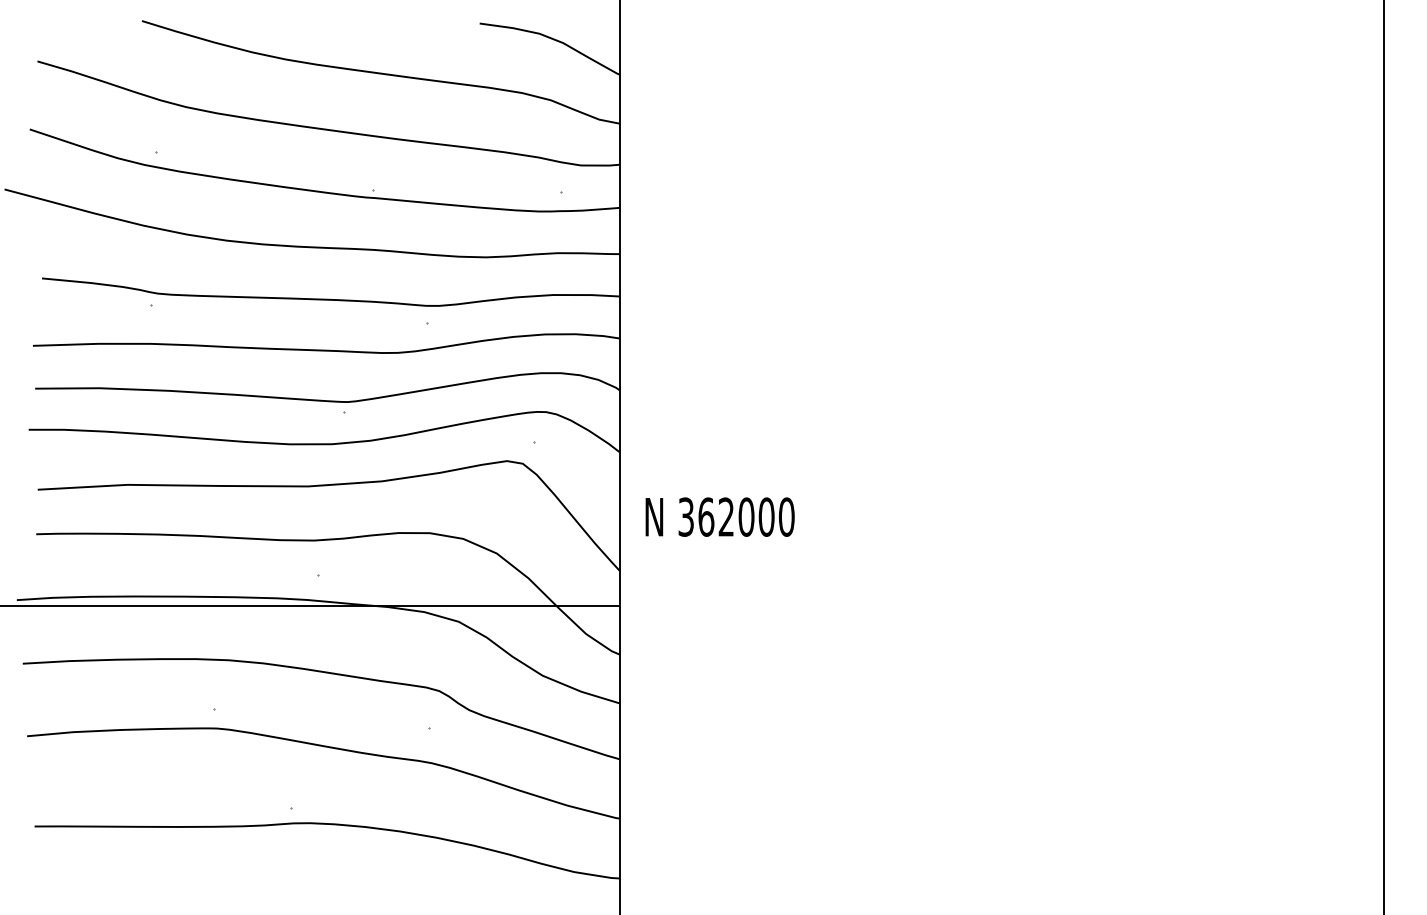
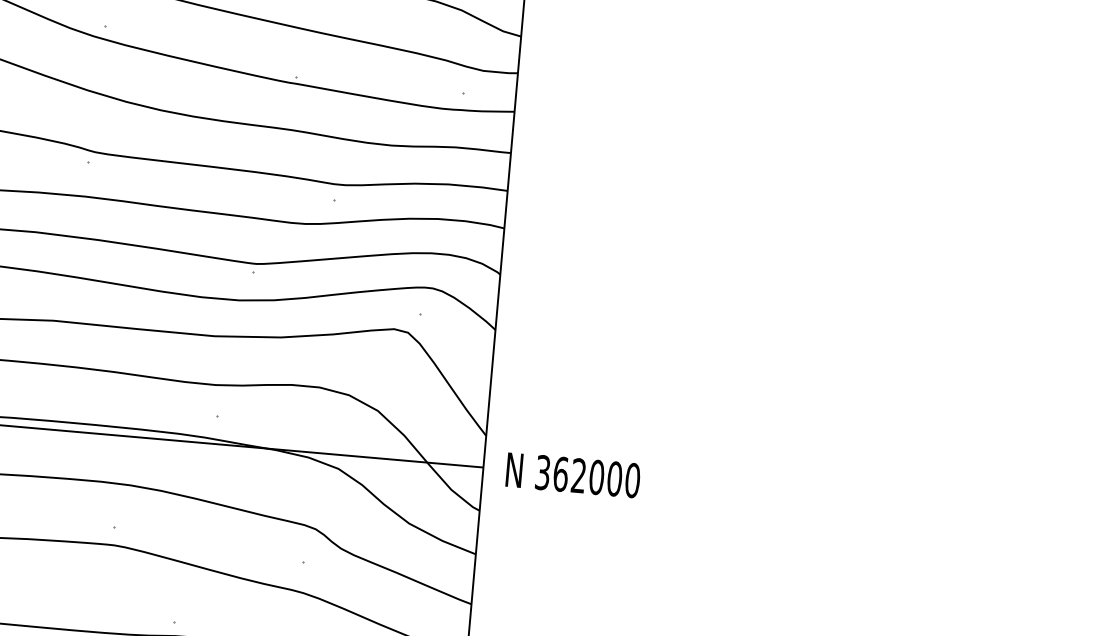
text: (719, 516) -> (572, 474), moved

